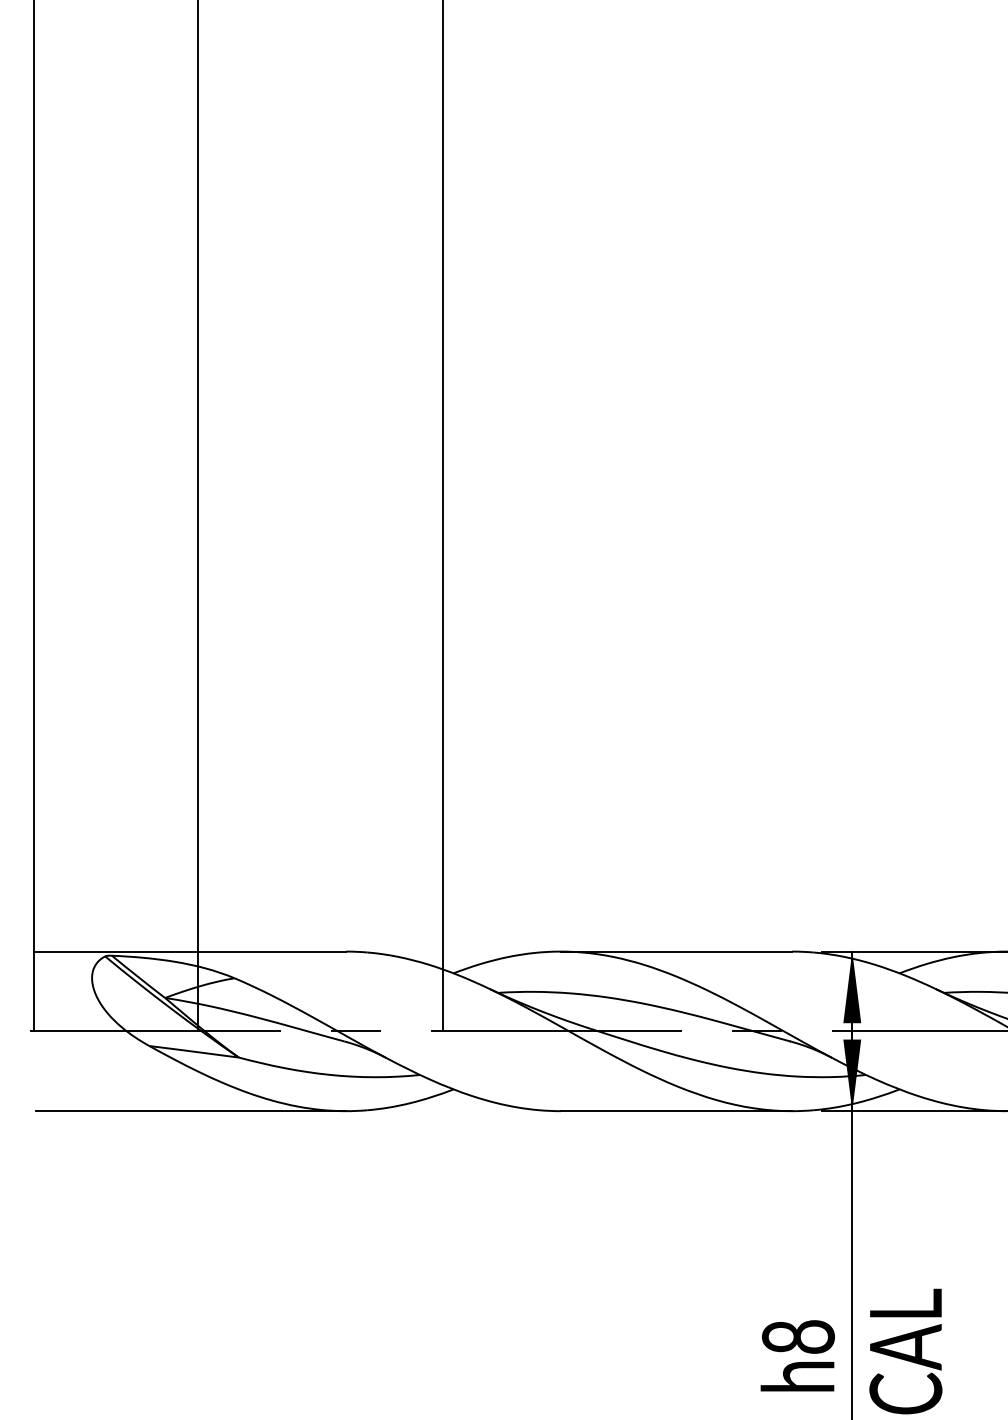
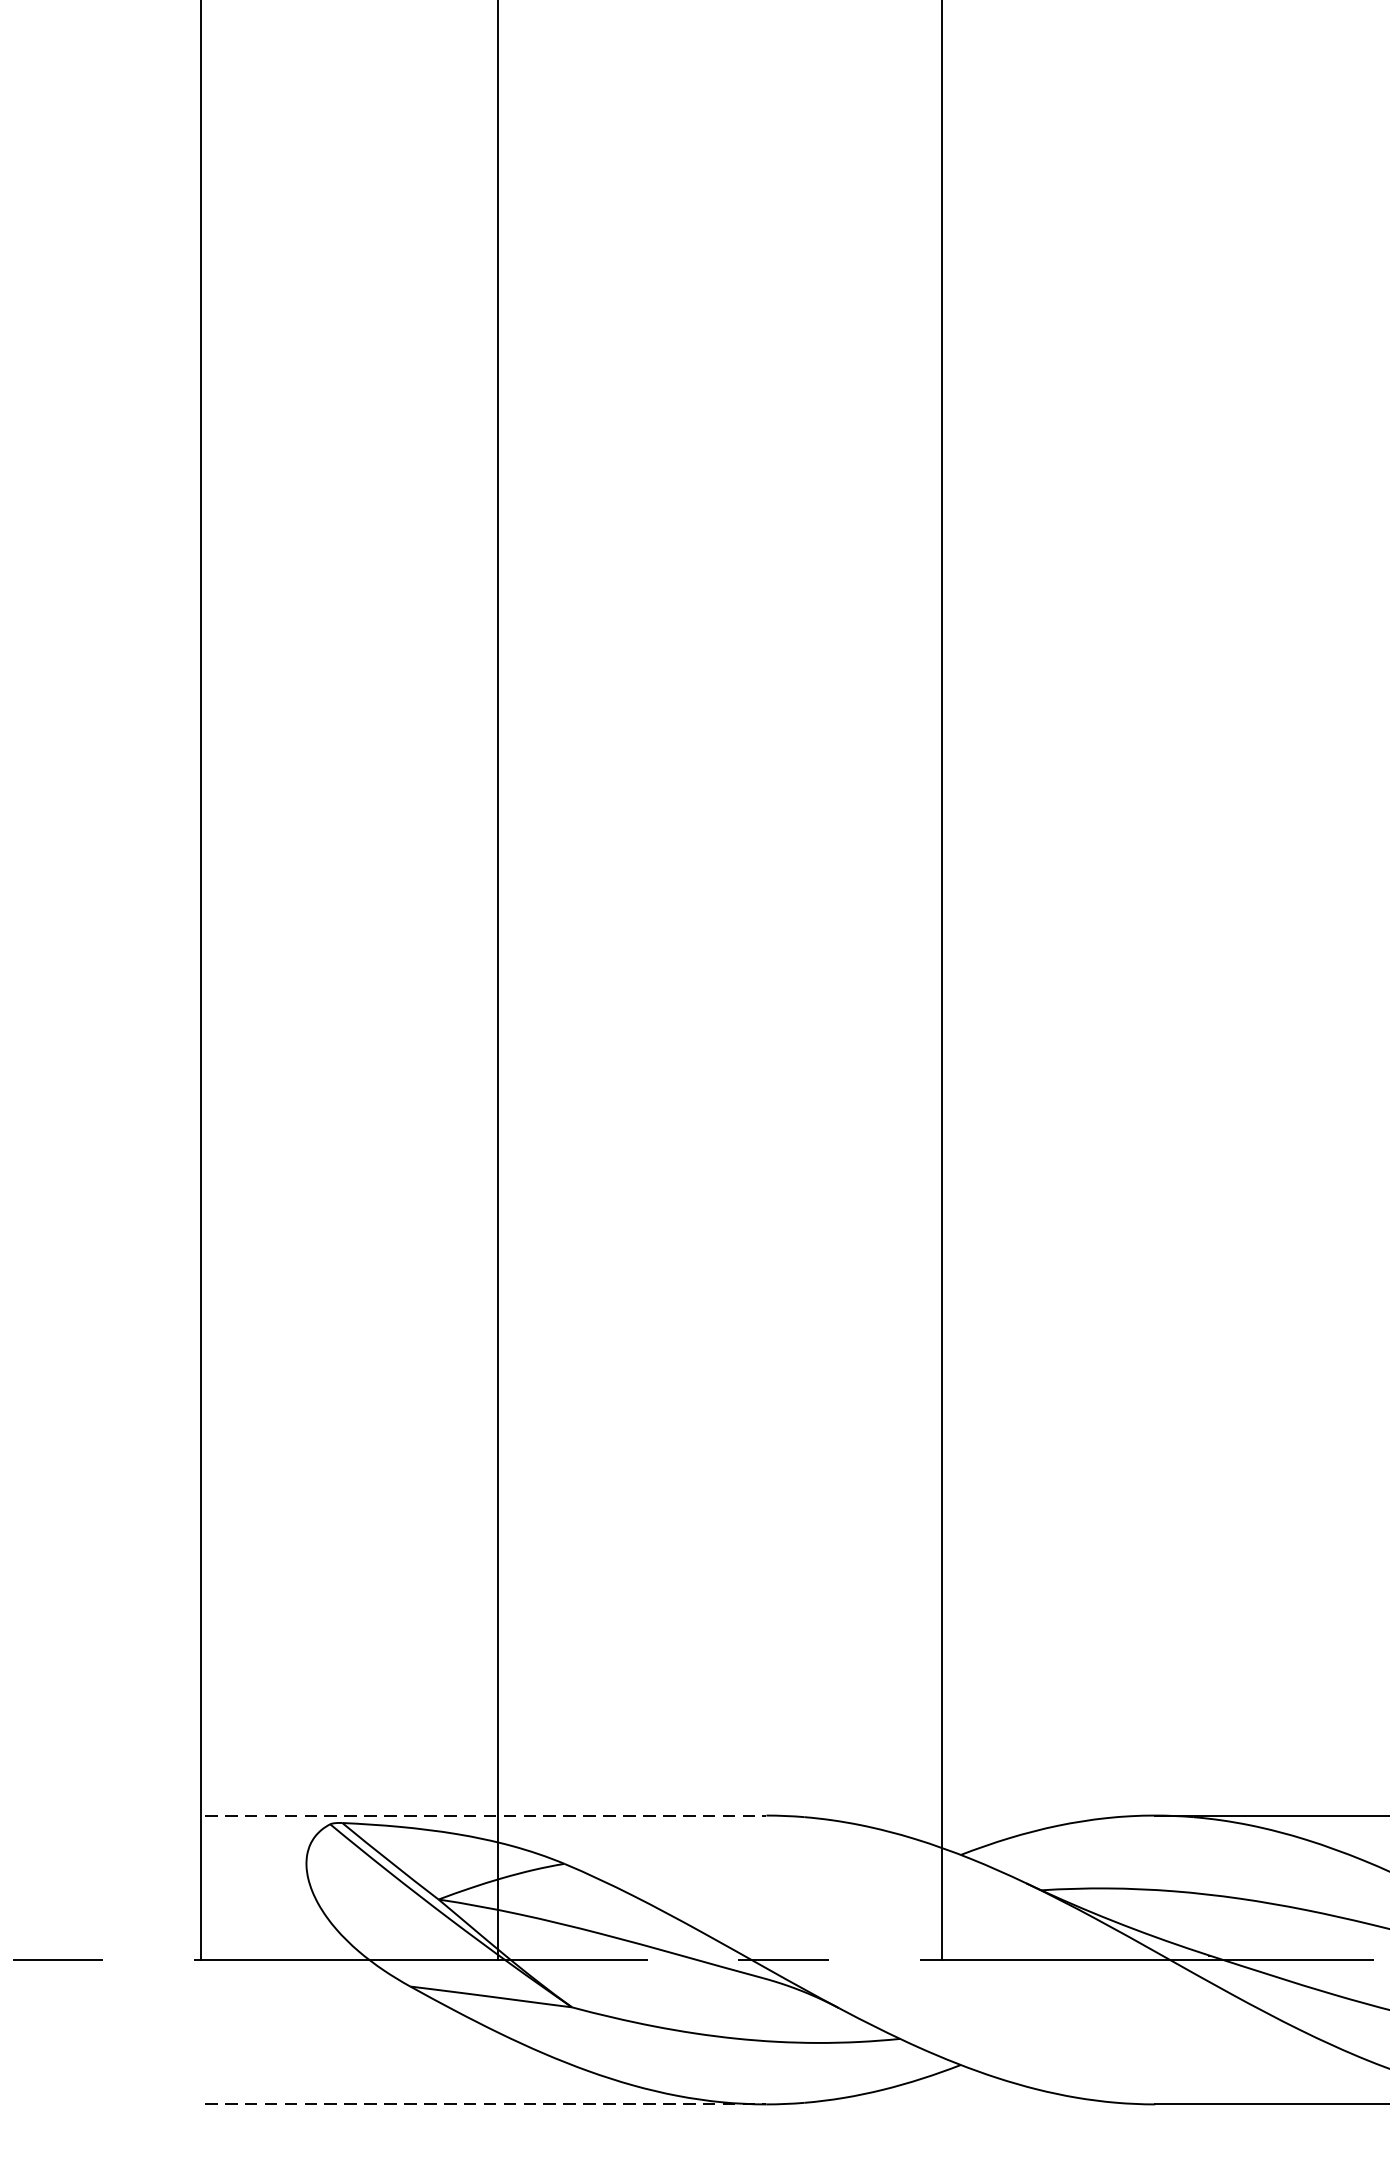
line: (191, 951) -> (486, 1815), solid -> dashed
line: (191, 1111) -> (486, 2105), solid -> dashed

